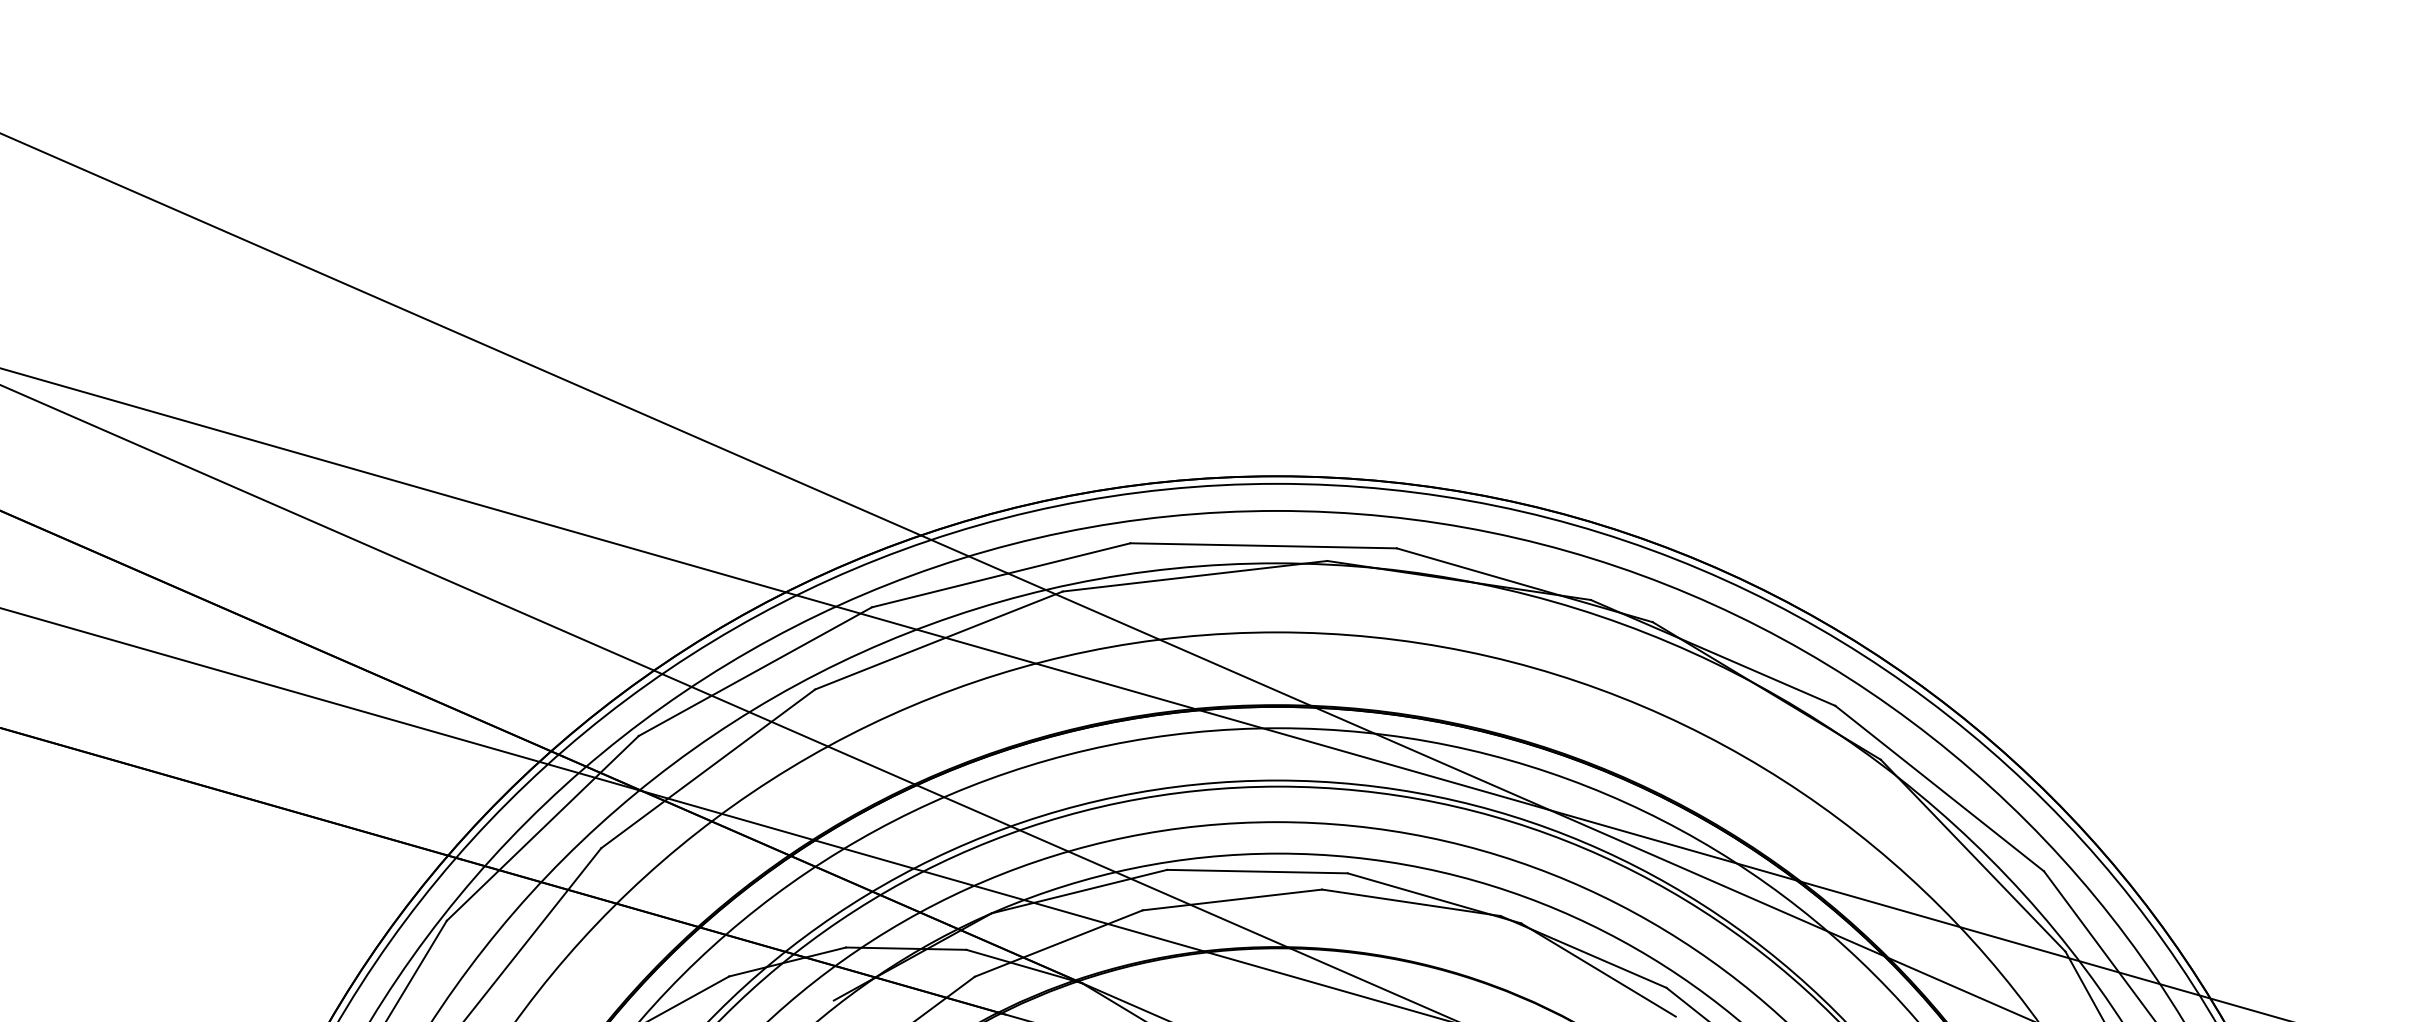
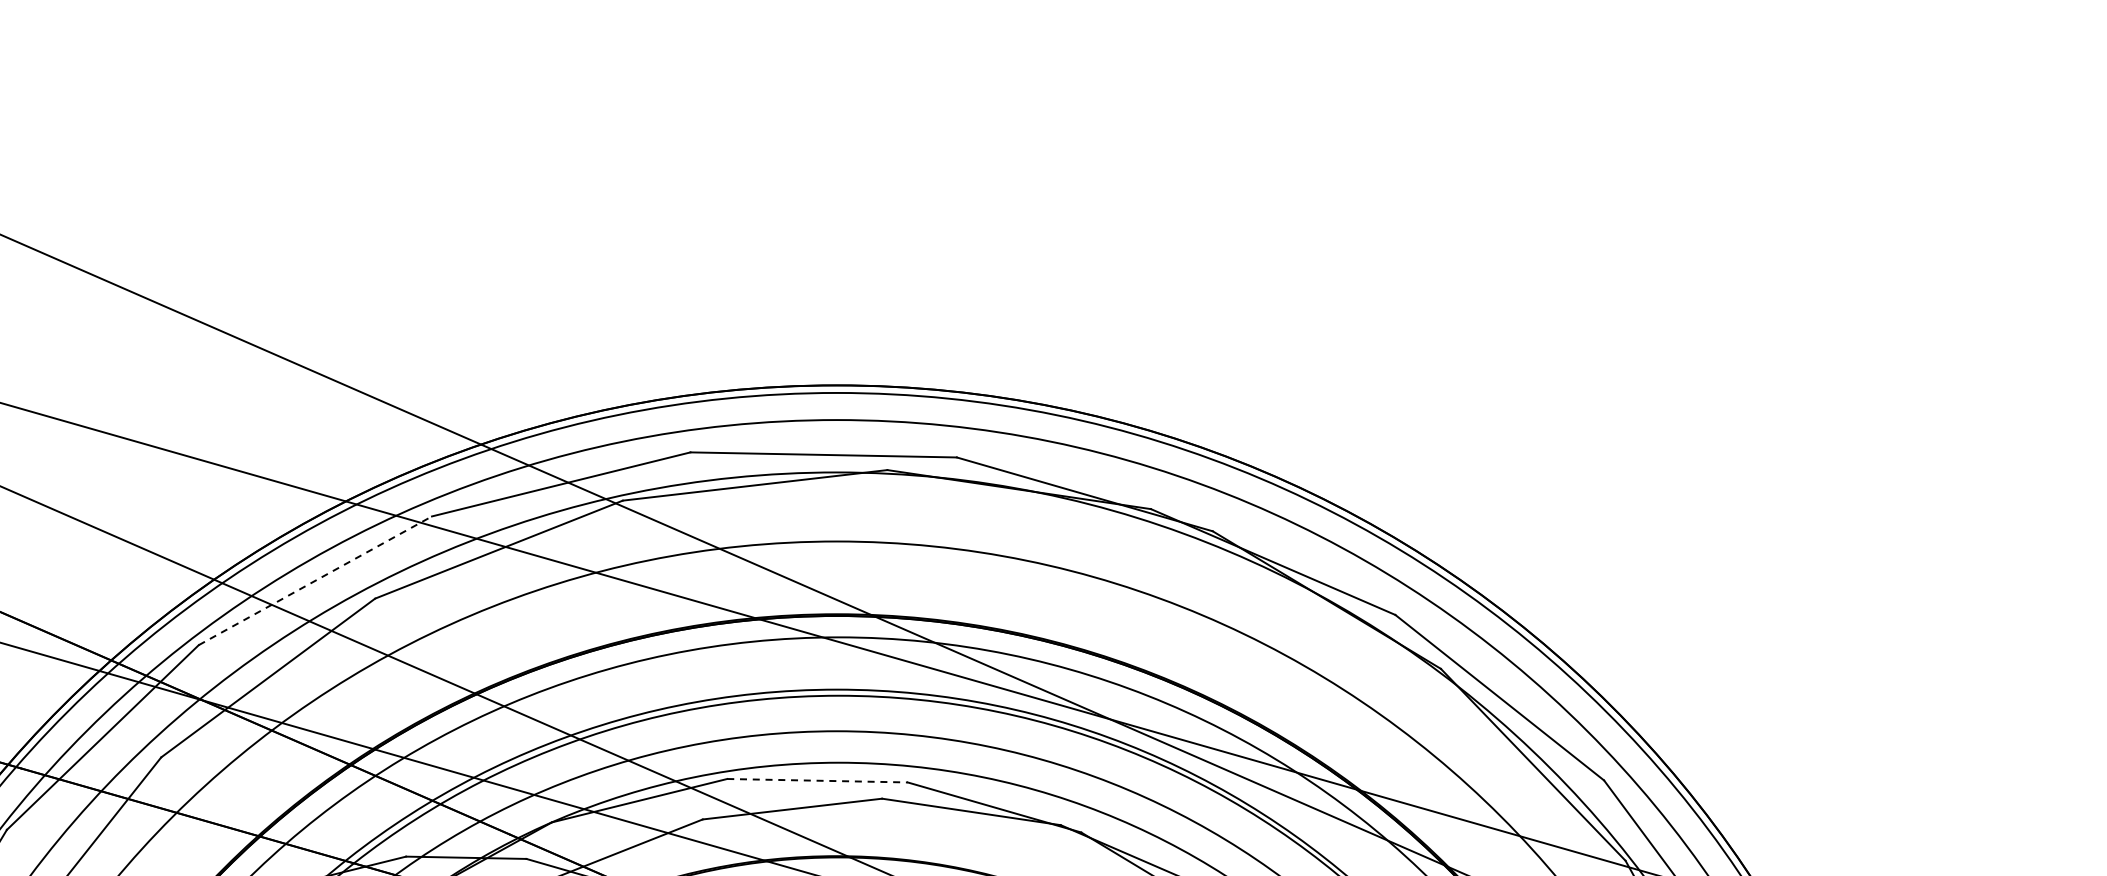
line: (755, 671) -> (315, 580), solid -> dashed
line: (1257, 871) -> (817, 780), solid -> dashed

